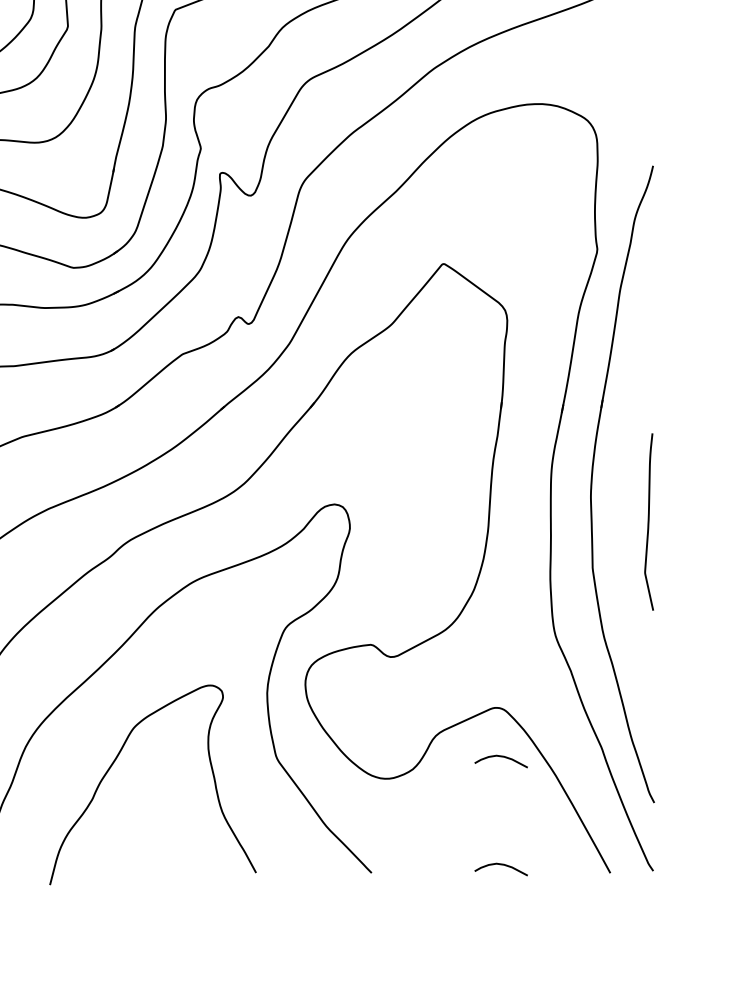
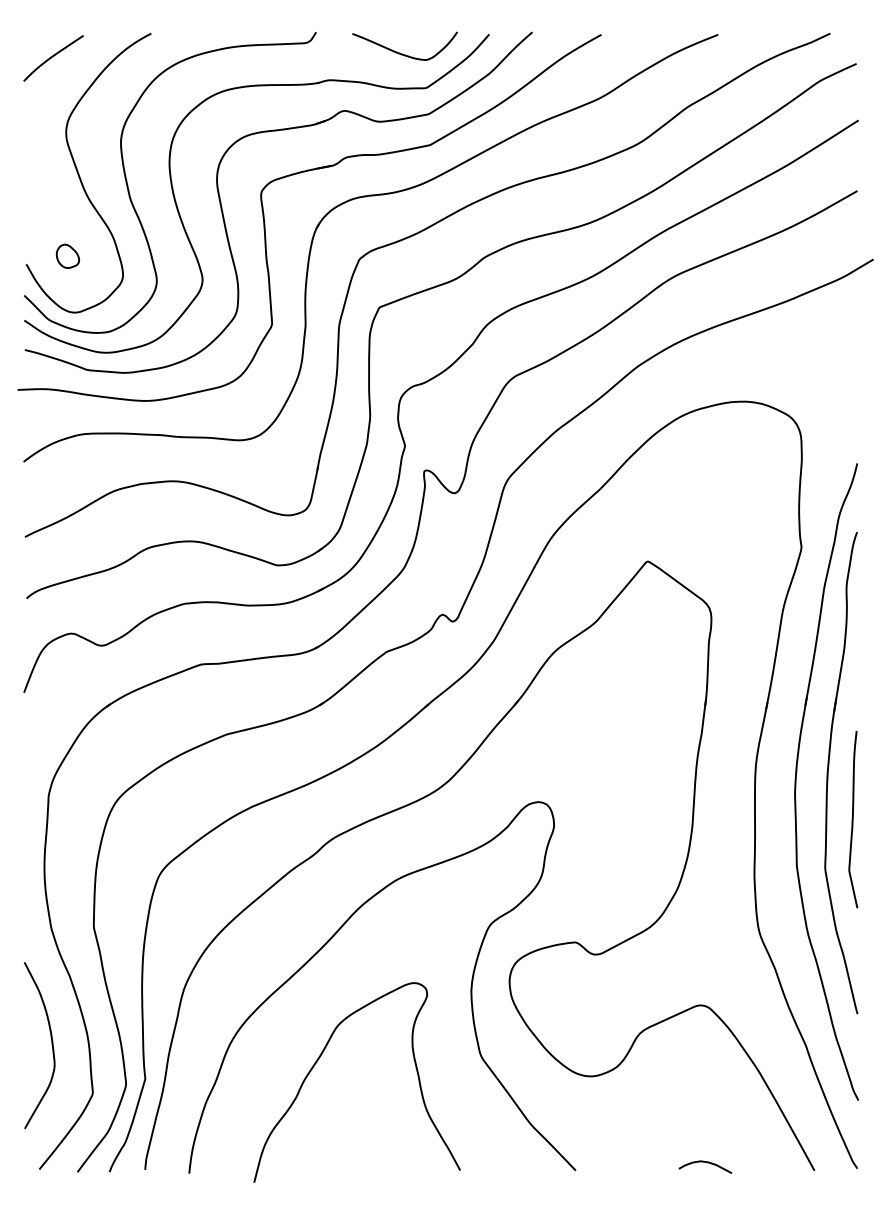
part: (624, 475) -> (828, 773), added
curve: (503, 757) -> (707, 1055), removed

